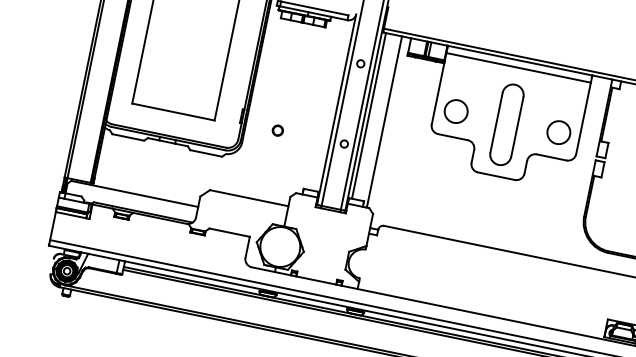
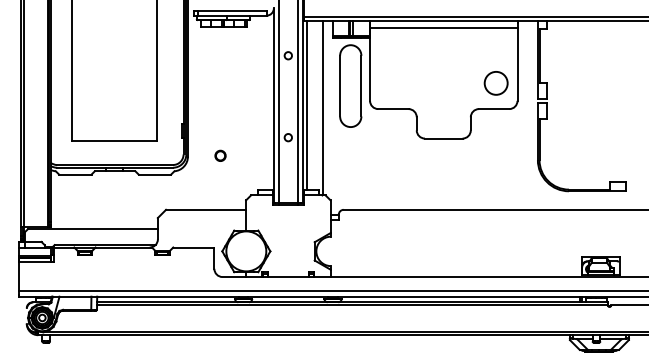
circle: (456, 111) -> (391, 83), removed
part: (506, 124) -> (350, 85), moved
circle: (277, 130) -> (220, 155), moved

